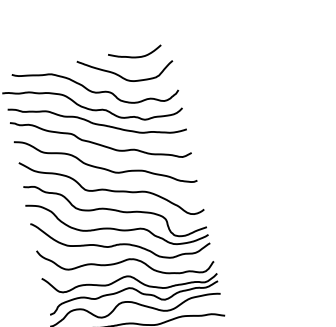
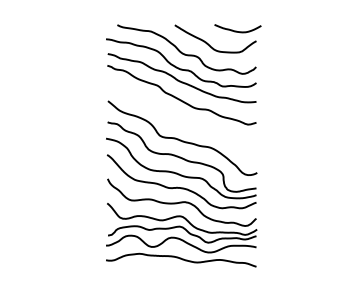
curve: (134, 56) -> (236, 30), moved
curve: (102, 167) -> (178, 119), removed

